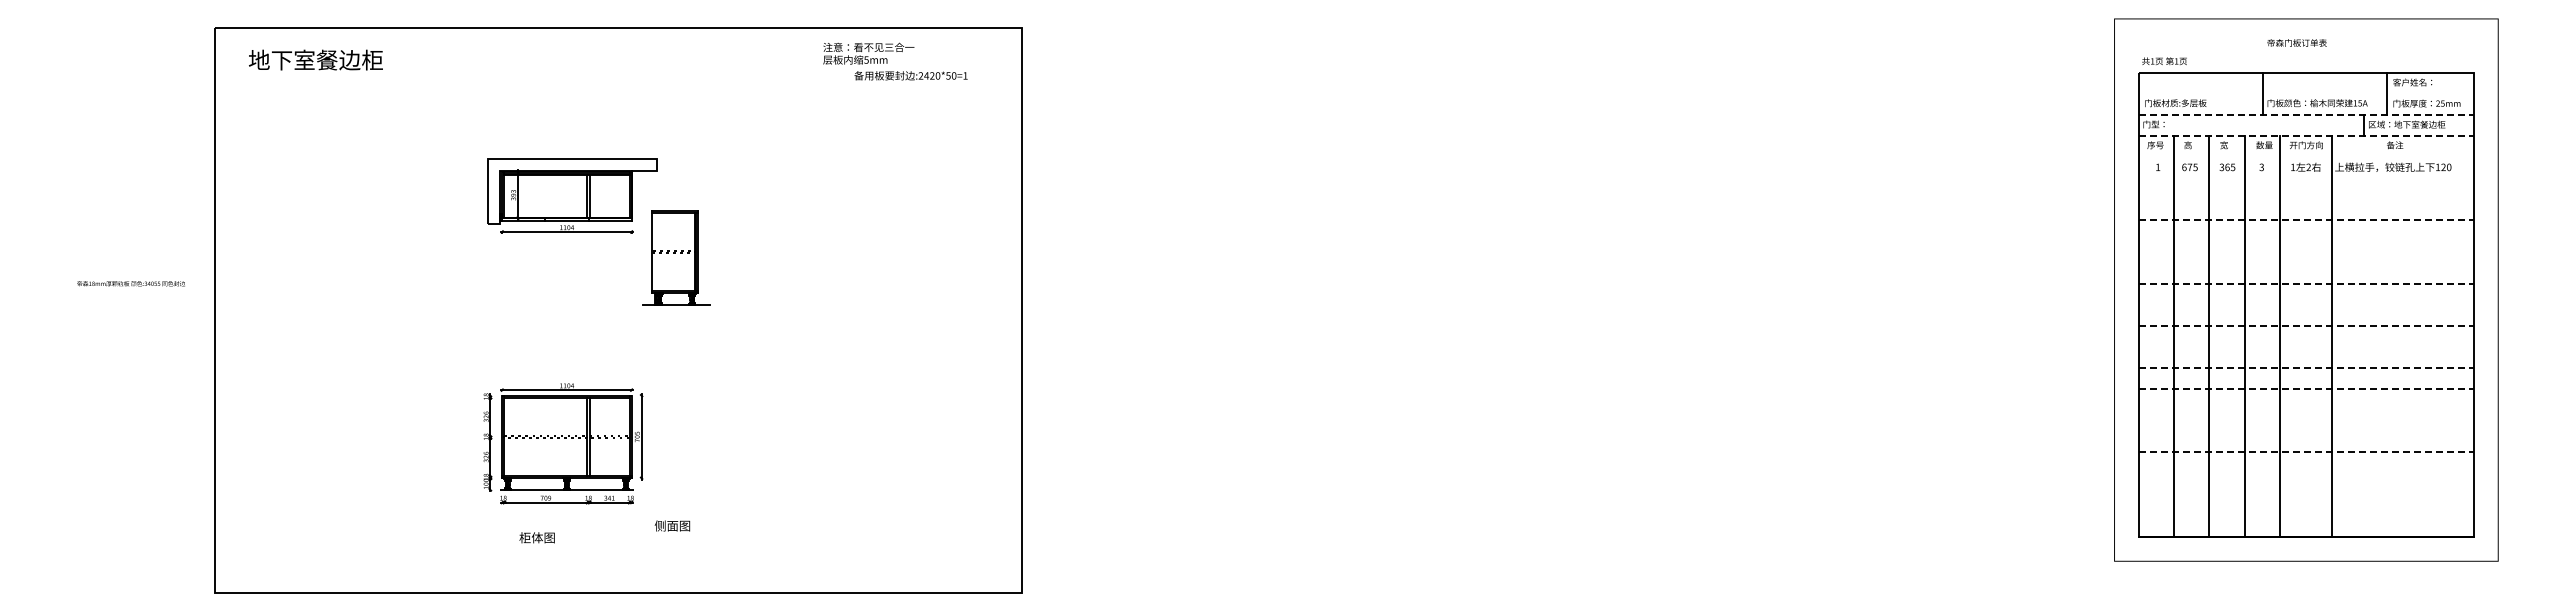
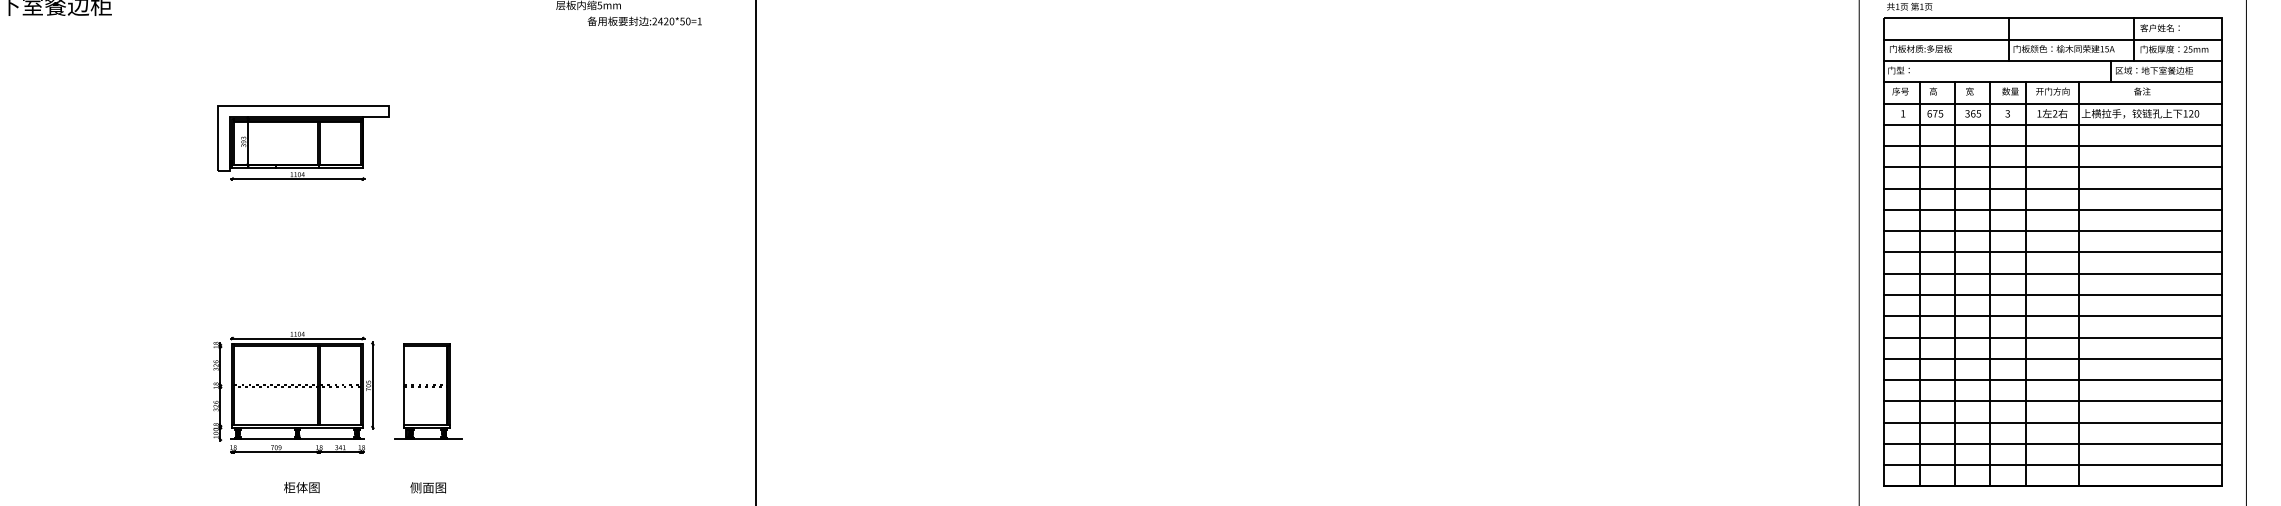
line: (2306, 93) -> (2052, 39), added
line: (2306, 115) -> (2052, 61), dashed -> solid
line: (2306, 136) -> (2052, 82), dashed -> solid
line: (2306, 157) -> (2052, 103), added
line: (2306, 178) -> (2052, 125), added
line: (2306, 199) -> (2052, 146), added
line: (2306, 220) -> (2052, 167), dashed -> solid
line: (2306, 241) -> (2052, 188), added
part: (676, 257) -> (428, 391), moved
line: (2306, 262) -> (2052, 209), added
line: (2306, 283) -> (2052, 230), dashed -> solid
line: (2306, 304) -> (2052, 252), added
line: (2306, 325) -> (2052, 273), dashed -> solid
line: (2306, 346) -> (2052, 294), added
line: (2306, 368) -> (2052, 316), dashed -> solid
line: (2306, 389) -> (2052, 337), dashed -> solid
line: (2306, 410) -> (2052, 359), added
line: (2306, 431) -> (2052, 380), added
line: (2306, 452) -> (2052, 401), dashed -> solid
line: (2306, 473) -> (2052, 422), added
line: (2306, 494) -> (2052, 443), added
line: (2306, 515) -> (2052, 465), added
text: (672, 525) -> (428, 487), moved
text: (536, 537) -> (301, 487), moved

